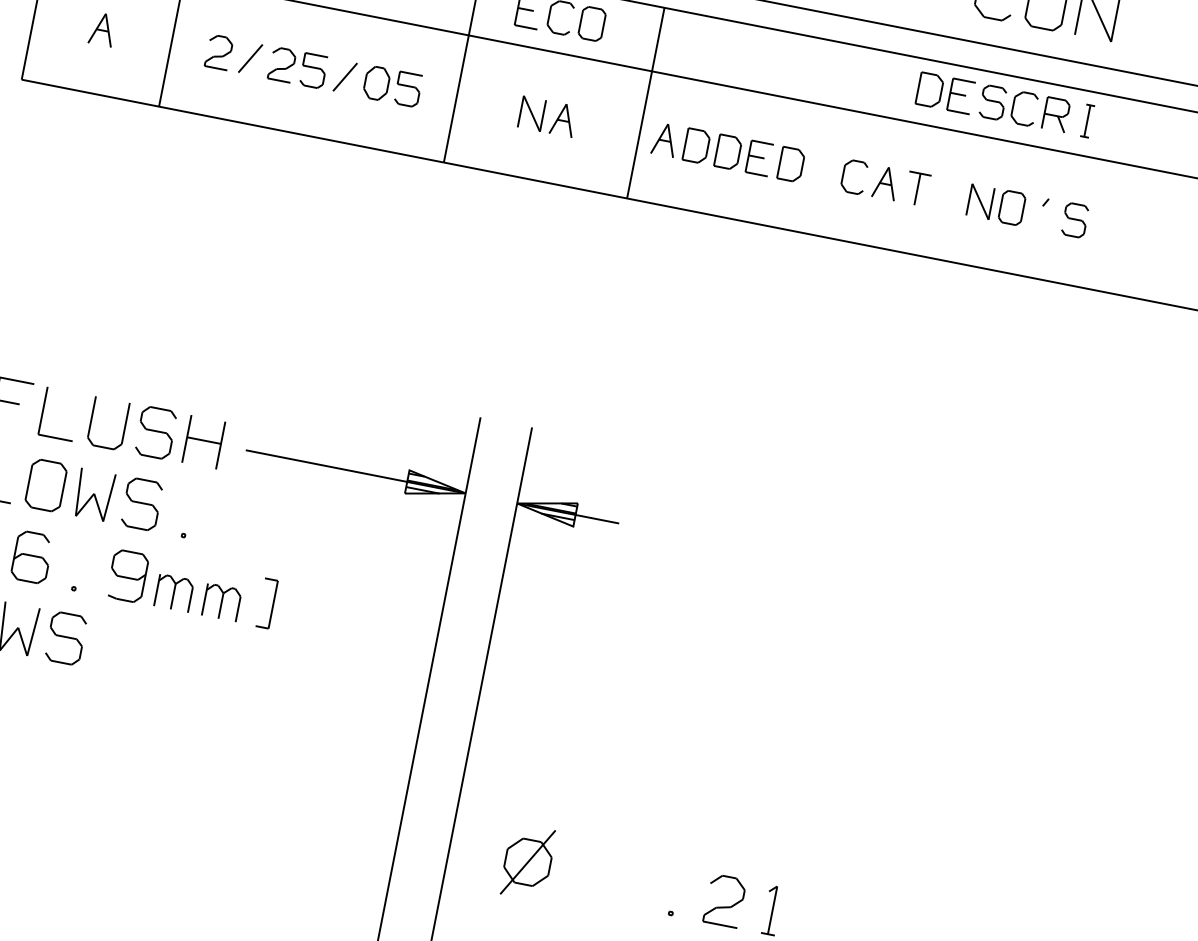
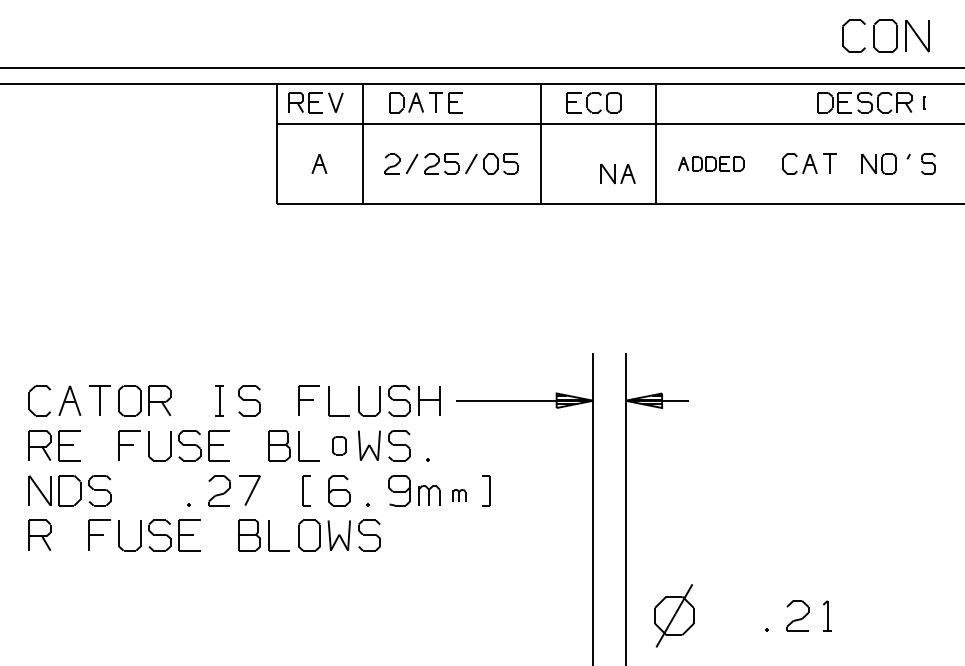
part: (546, 115) -> (617, 173), moved
part: (1088, 120) -> (924, 102), size x0.6
part: (728, 151) -> (711, 163), size x0.7
part: (46, 485) -> (339, 445), size x0.6
part: (222, 602) -> (459, 495), size x0.6
part: (528, 861) -> (674, 615), size x1.4

